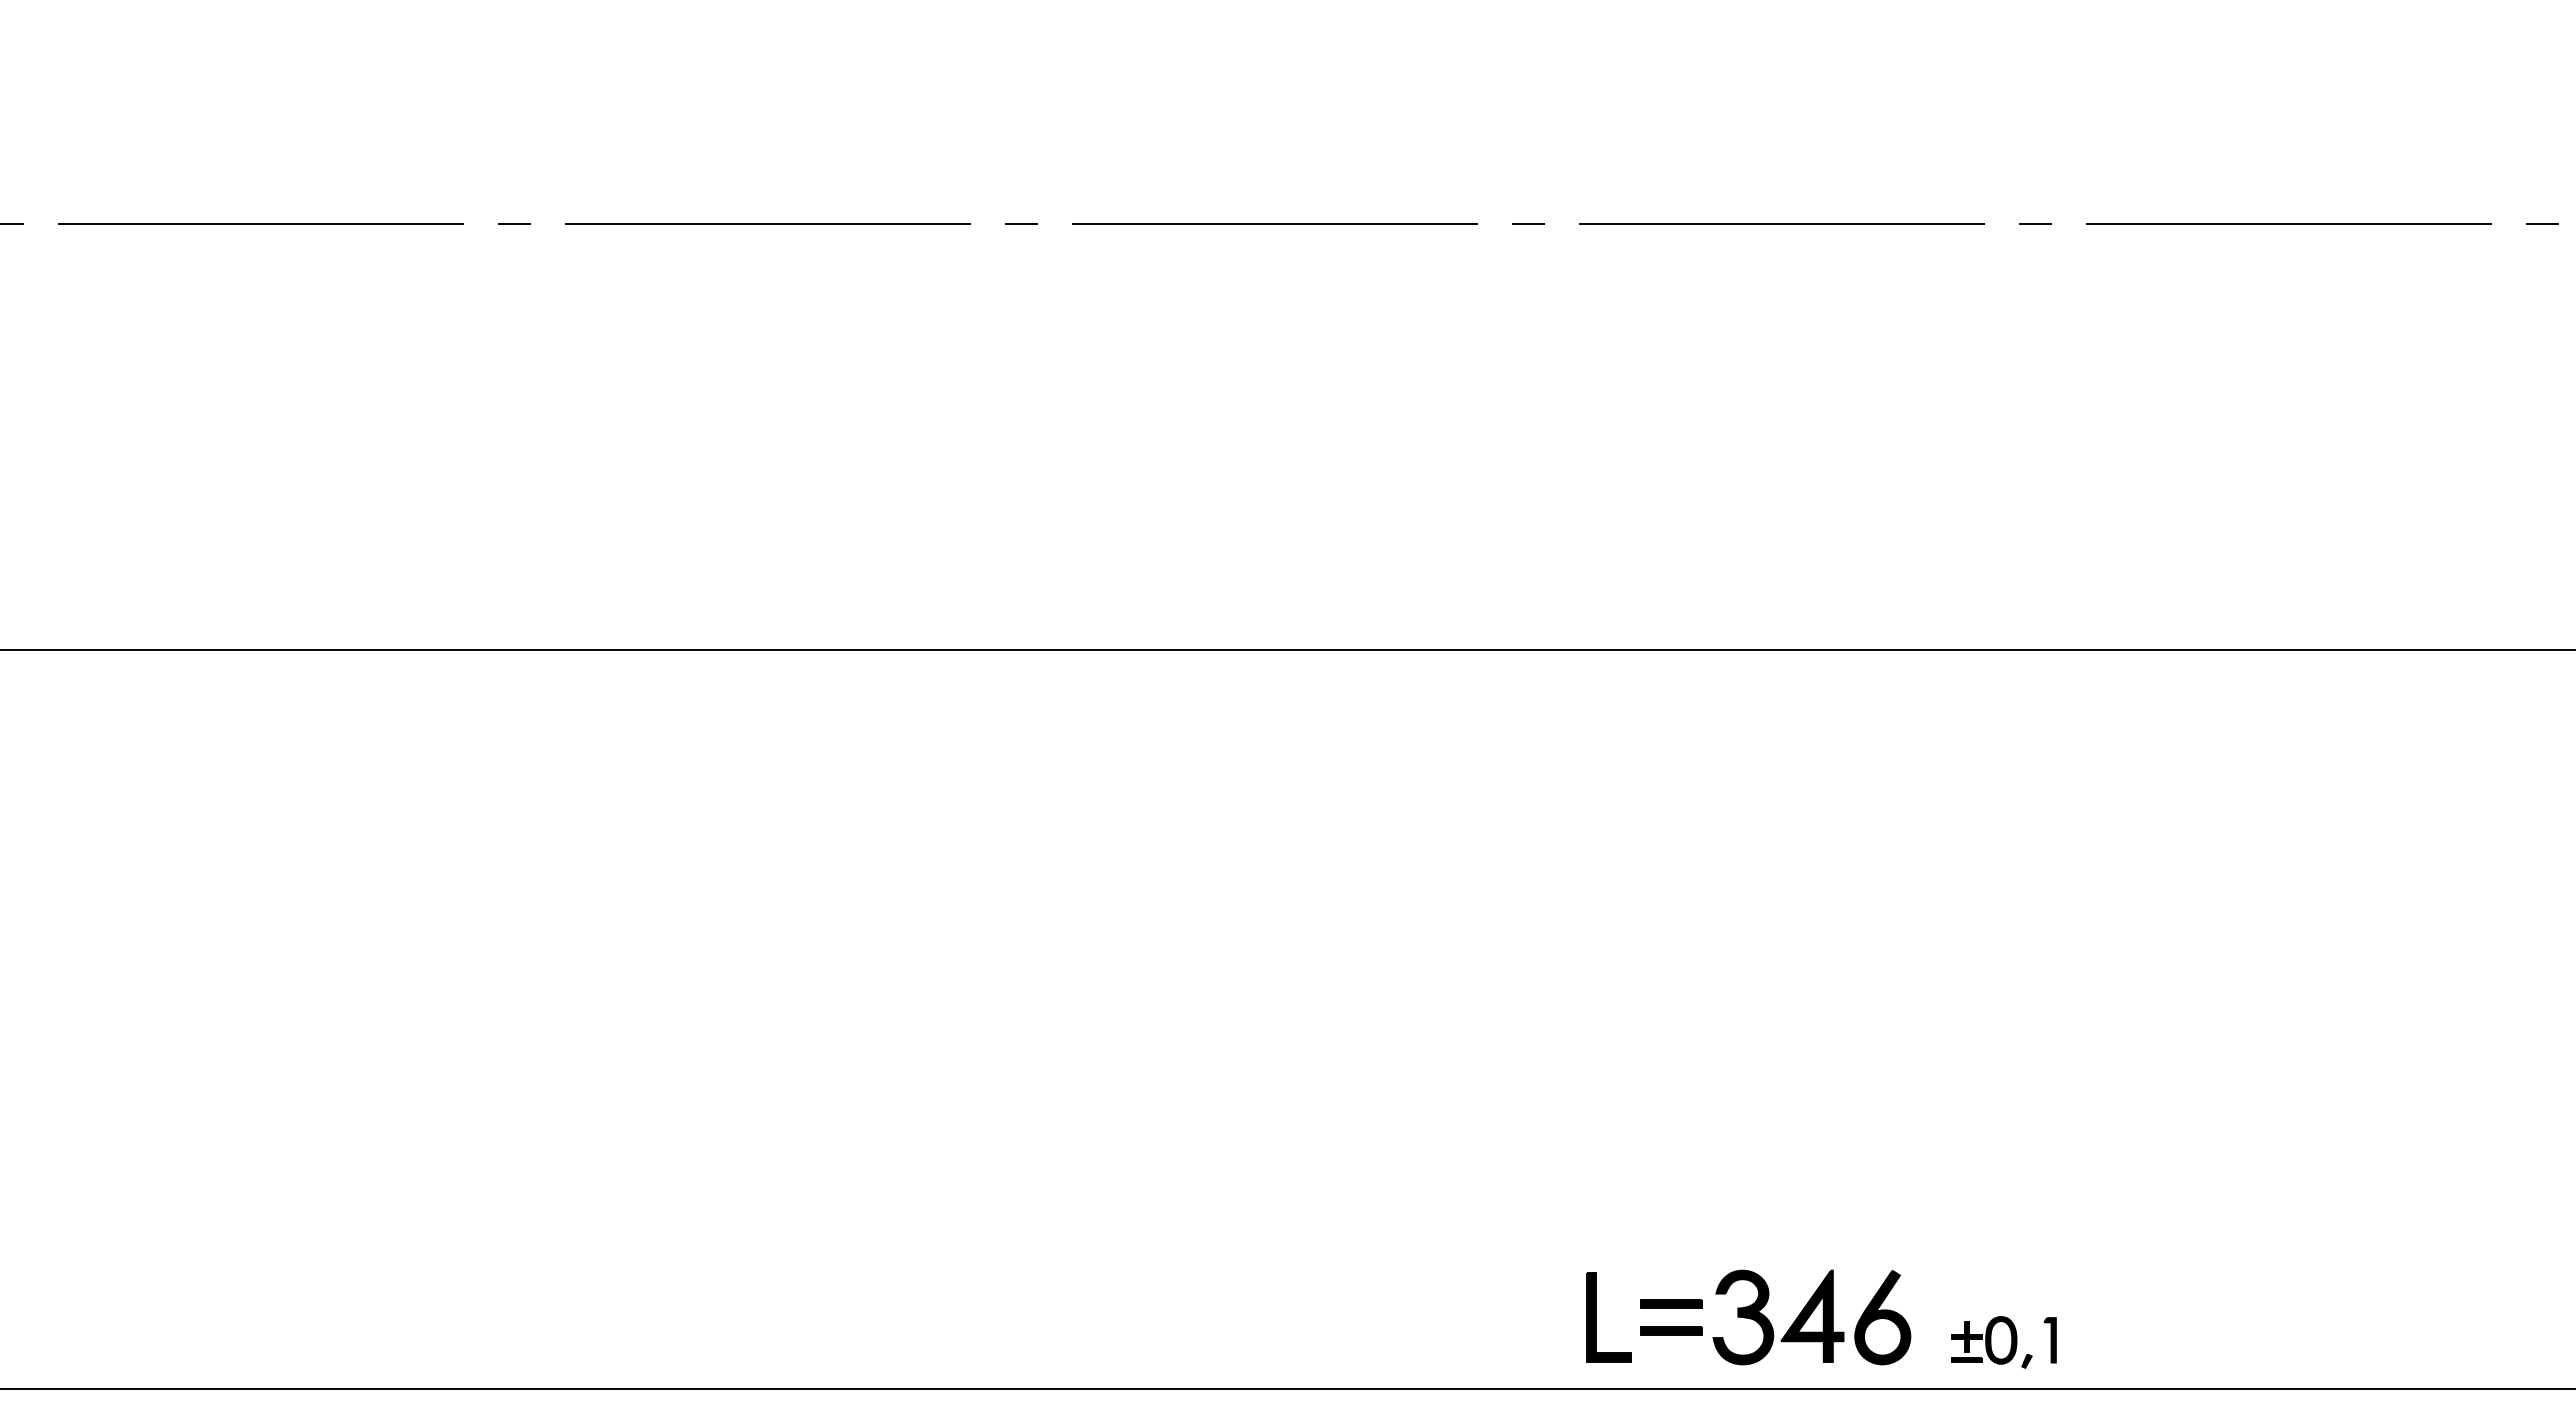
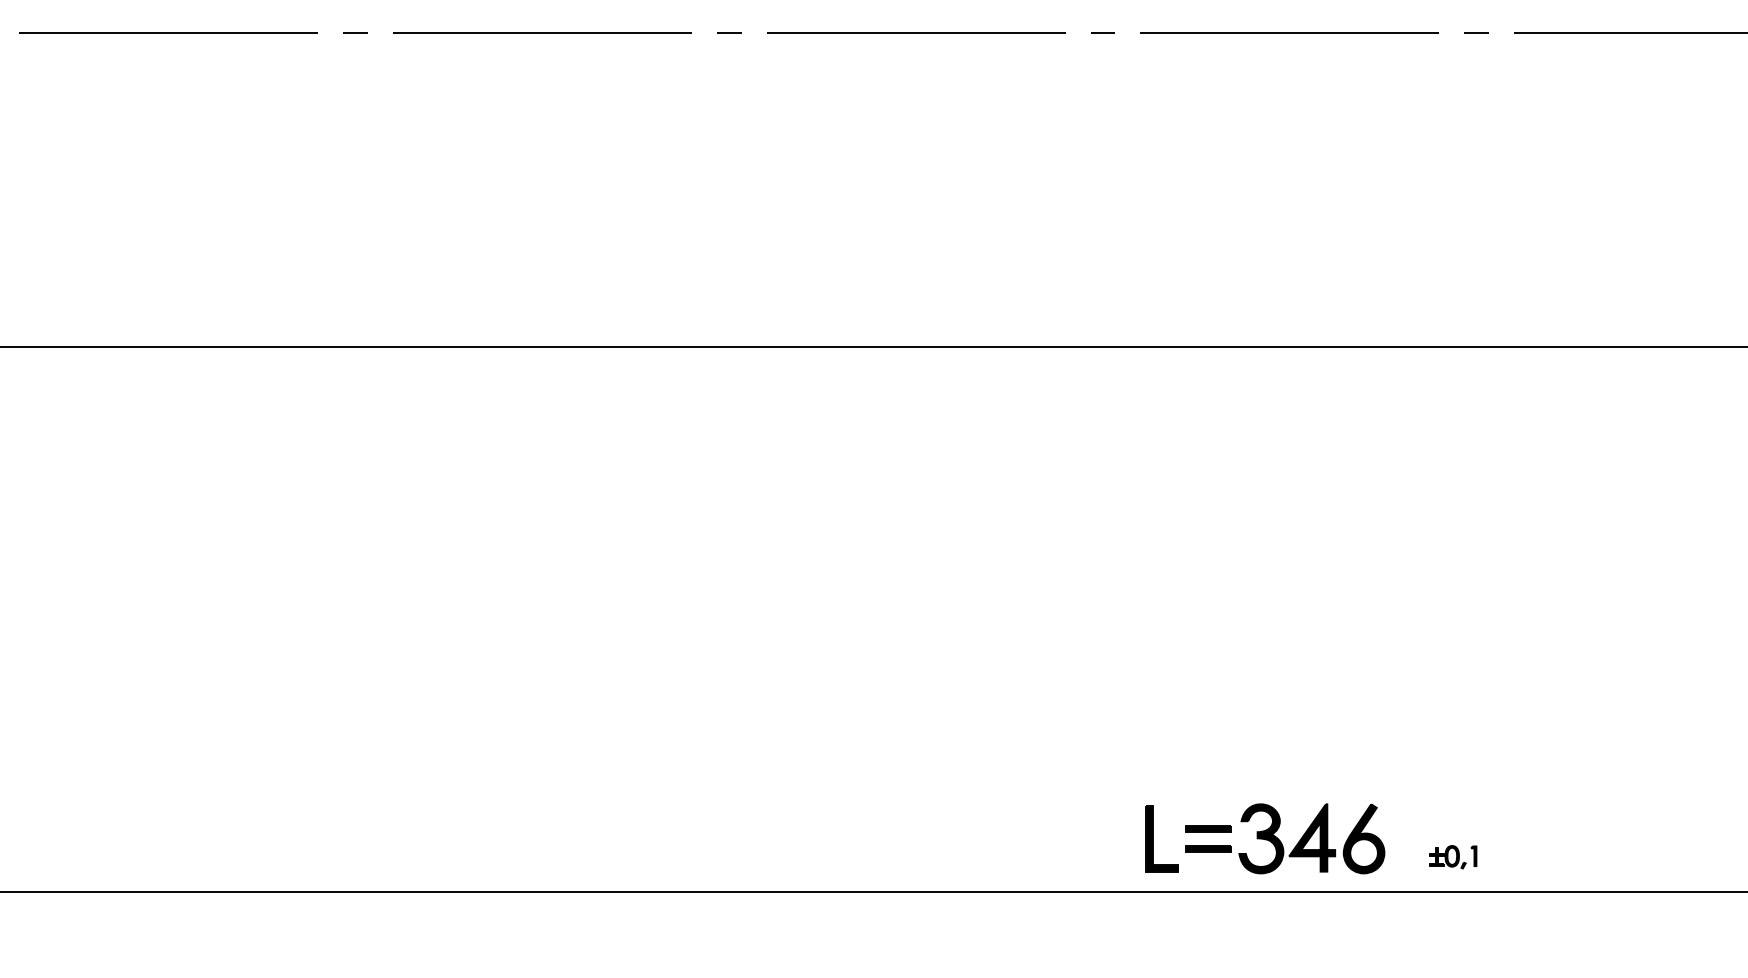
part: (2003, 1342) -> (1453, 857), size x0.6

